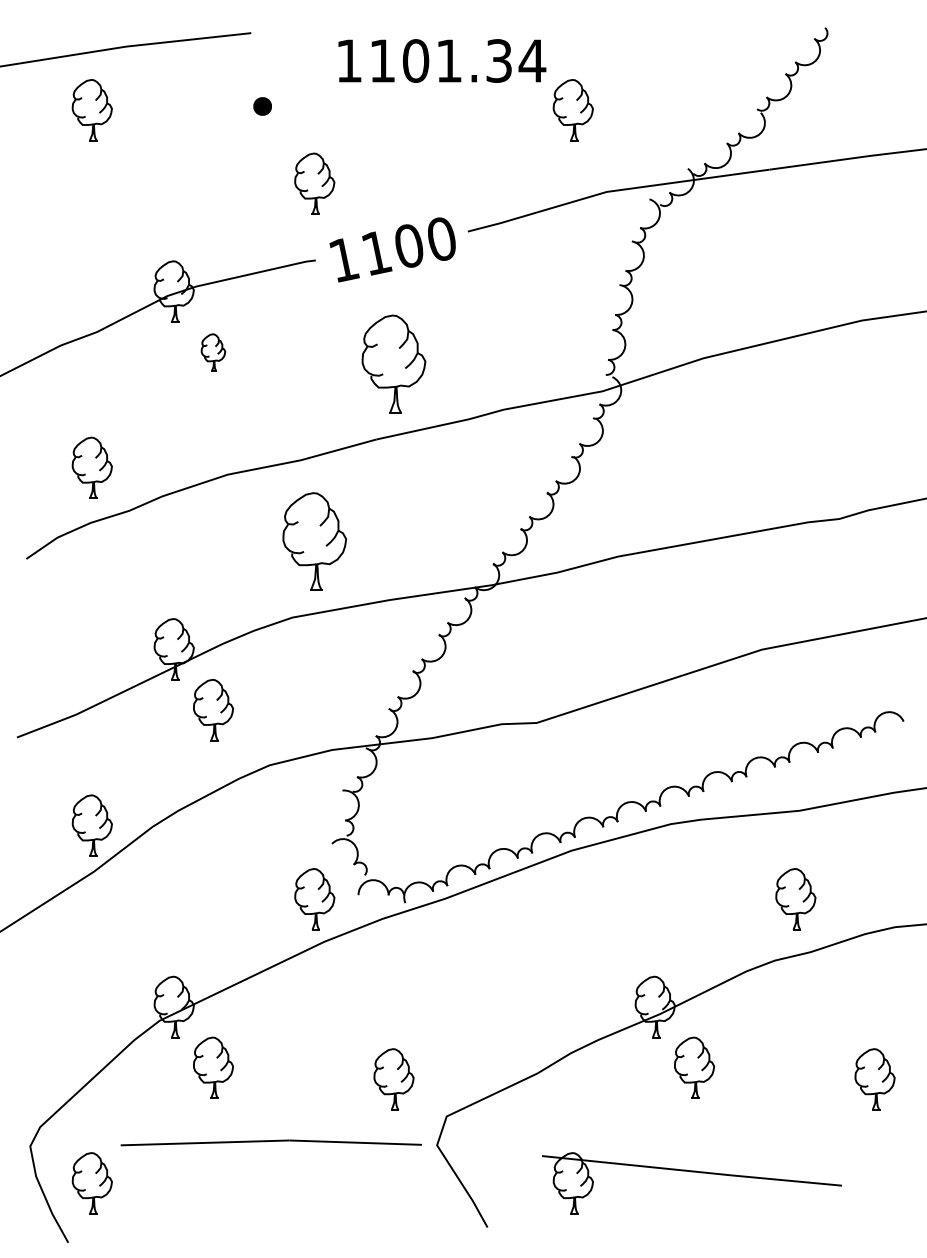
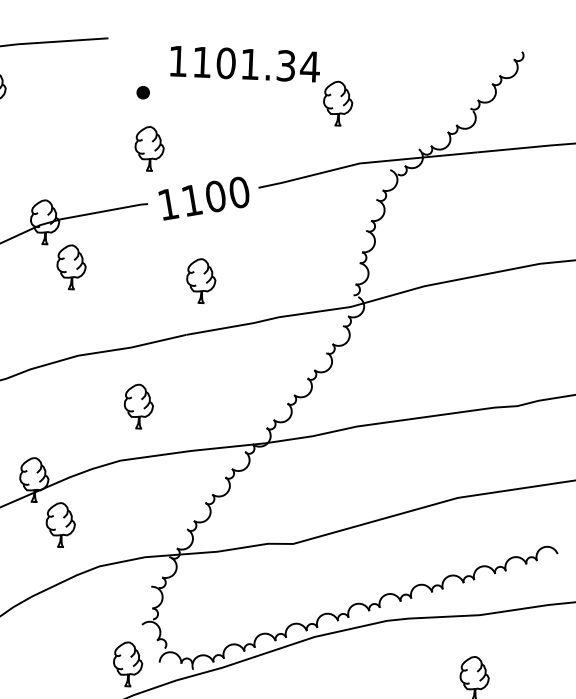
part: (262, 106) -> (143, 92), moved
part: (213, 352) -> (71, 267), size x1.67
part: (393, 363) -> (200, 280), size x0.62
part: (314, 541) -> (138, 406), size x0.62

